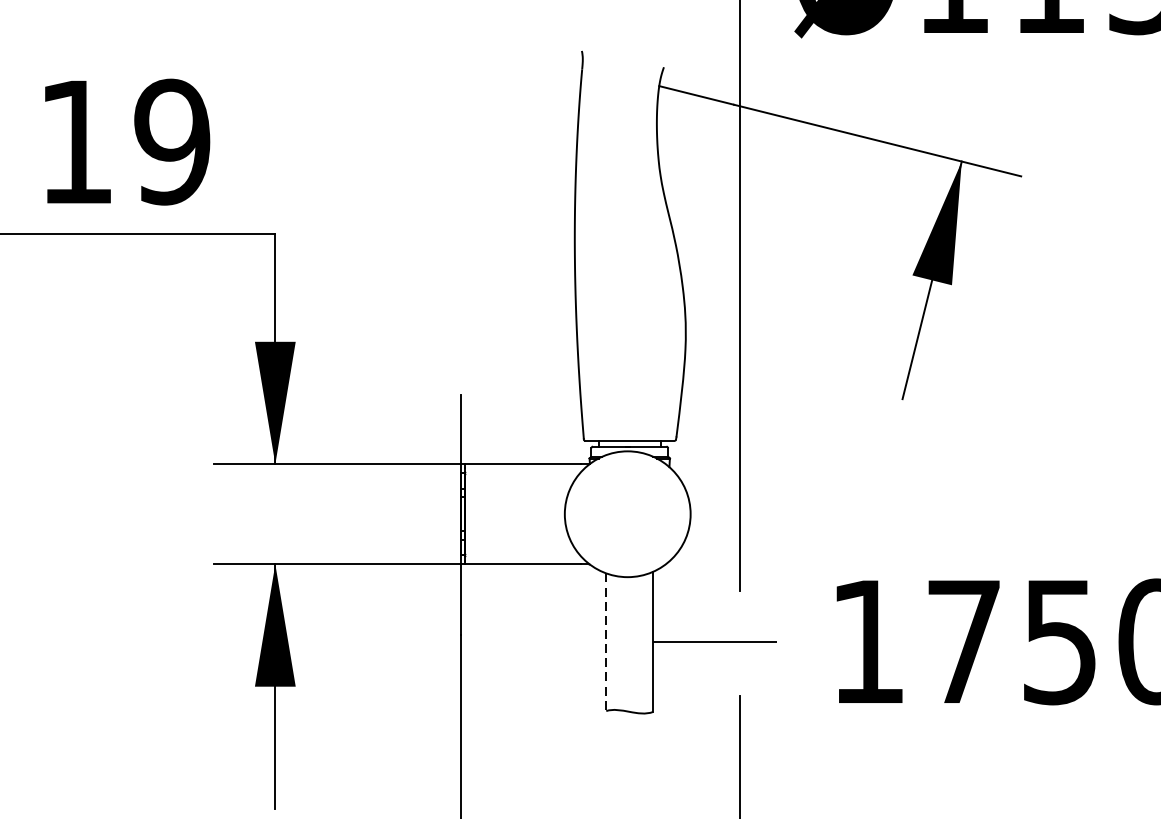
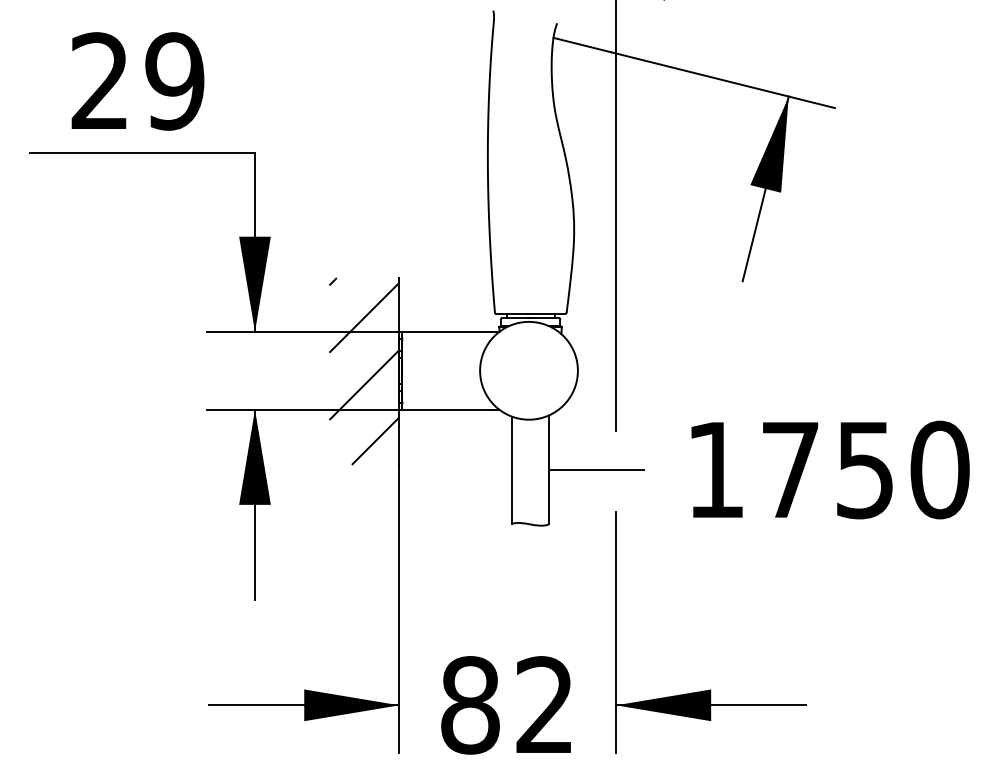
text: (75, 140) -> (99, 80), 19 -> 29
hatch: (416, 515) -> (364, 371), added
line: (606, 642) -> (512, 470), dashed -> solid

